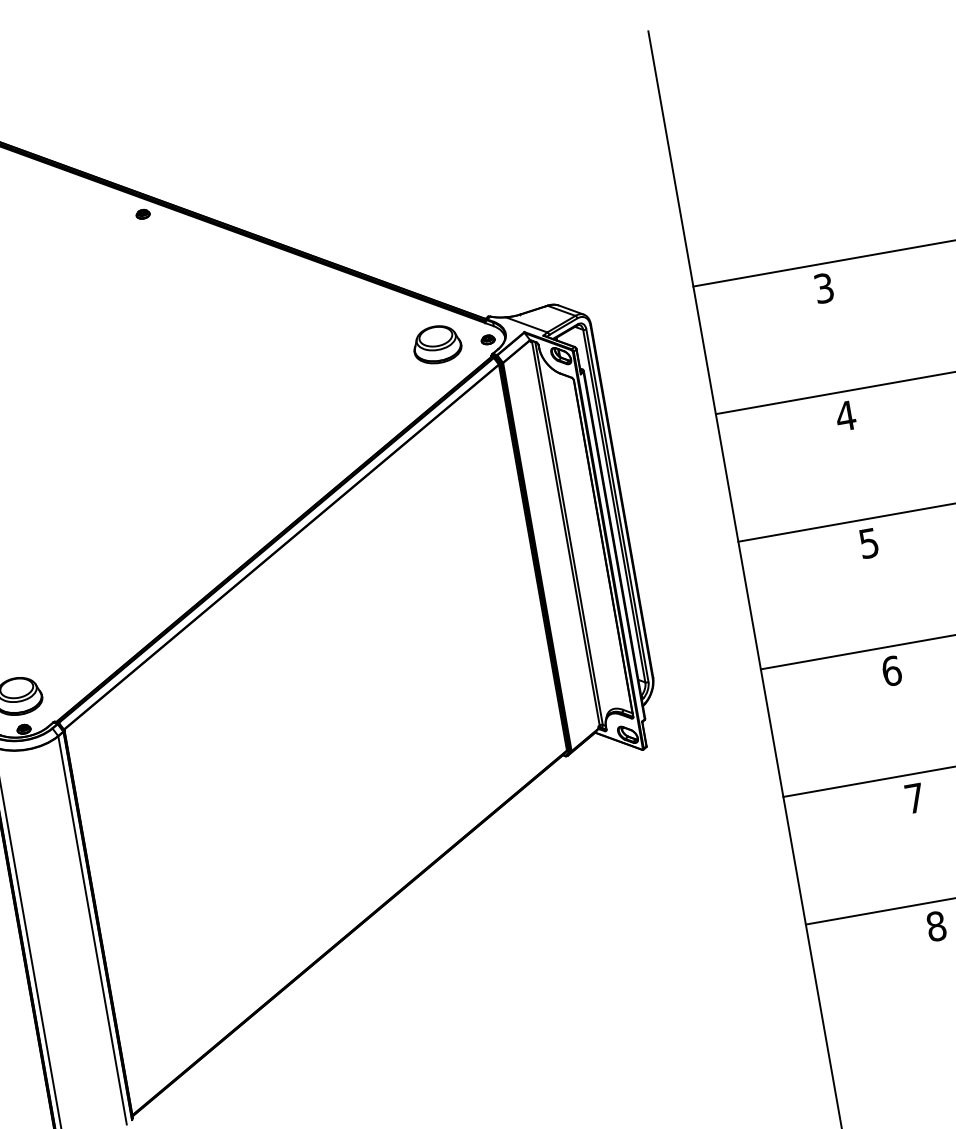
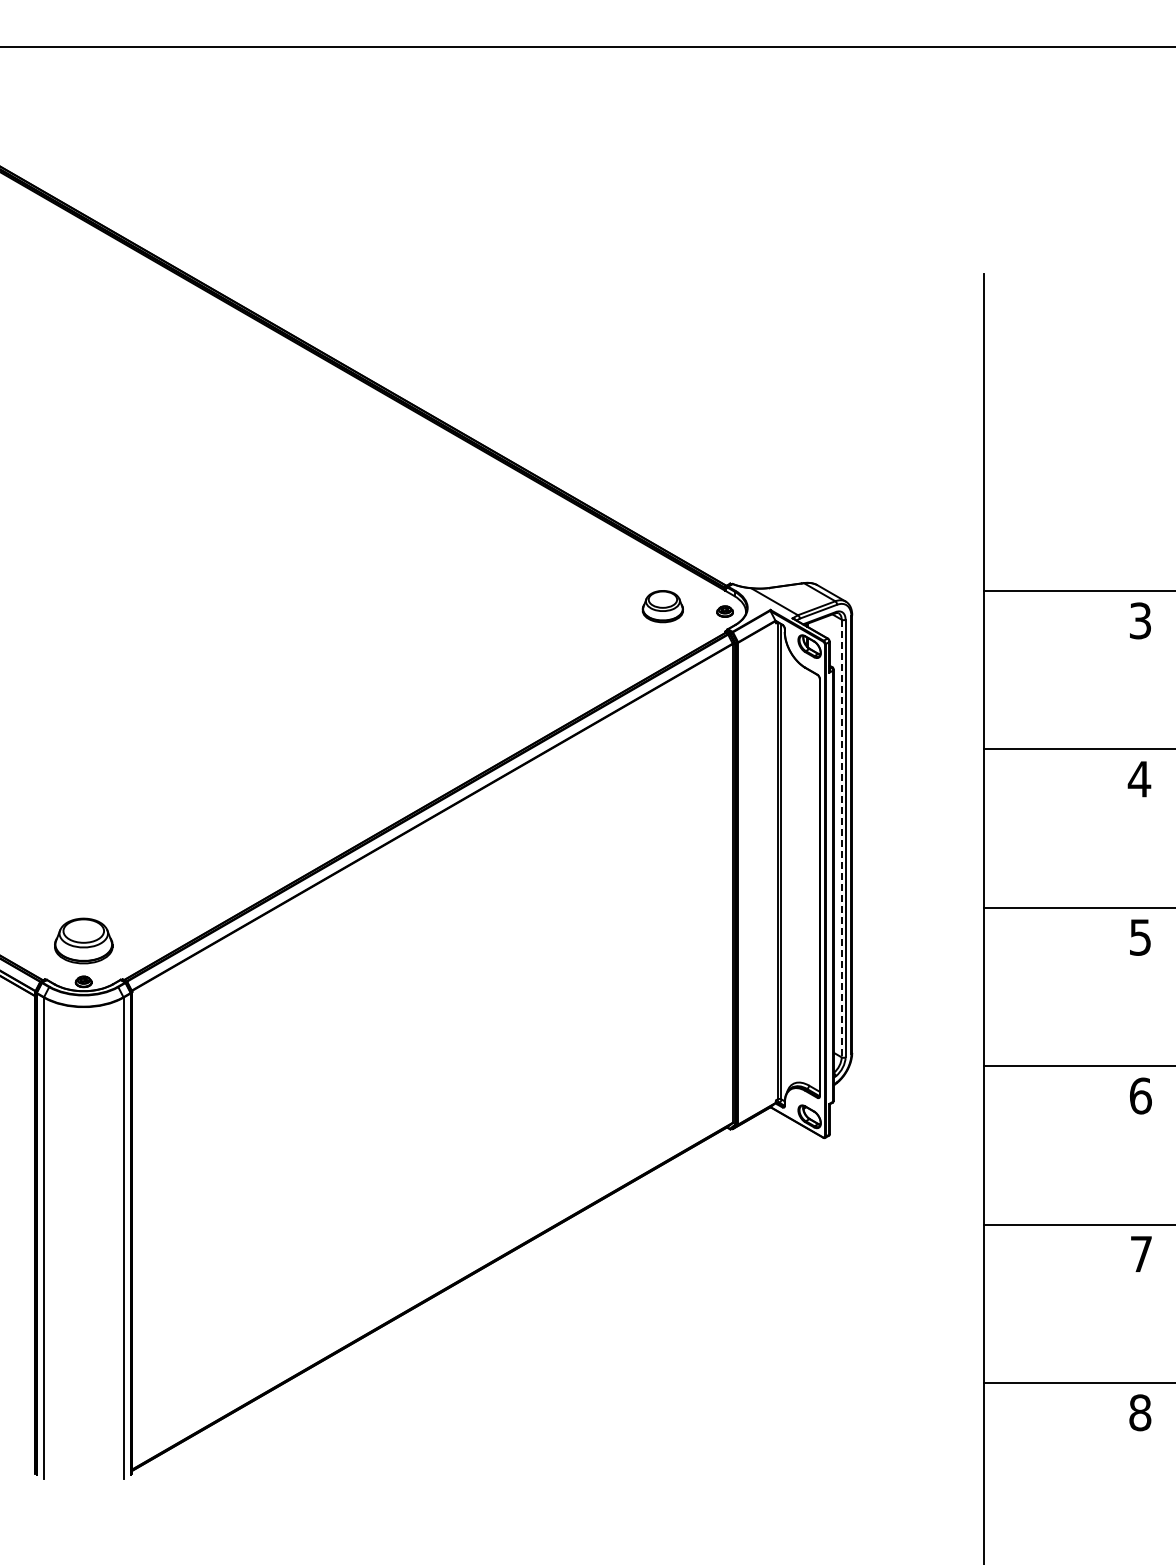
part: (143, 214) -> (336, 387), removed
part: (436, 344) -> (662, 606), size x0.7
line: (614, 506) -> (841, 838), solid -> dashed

